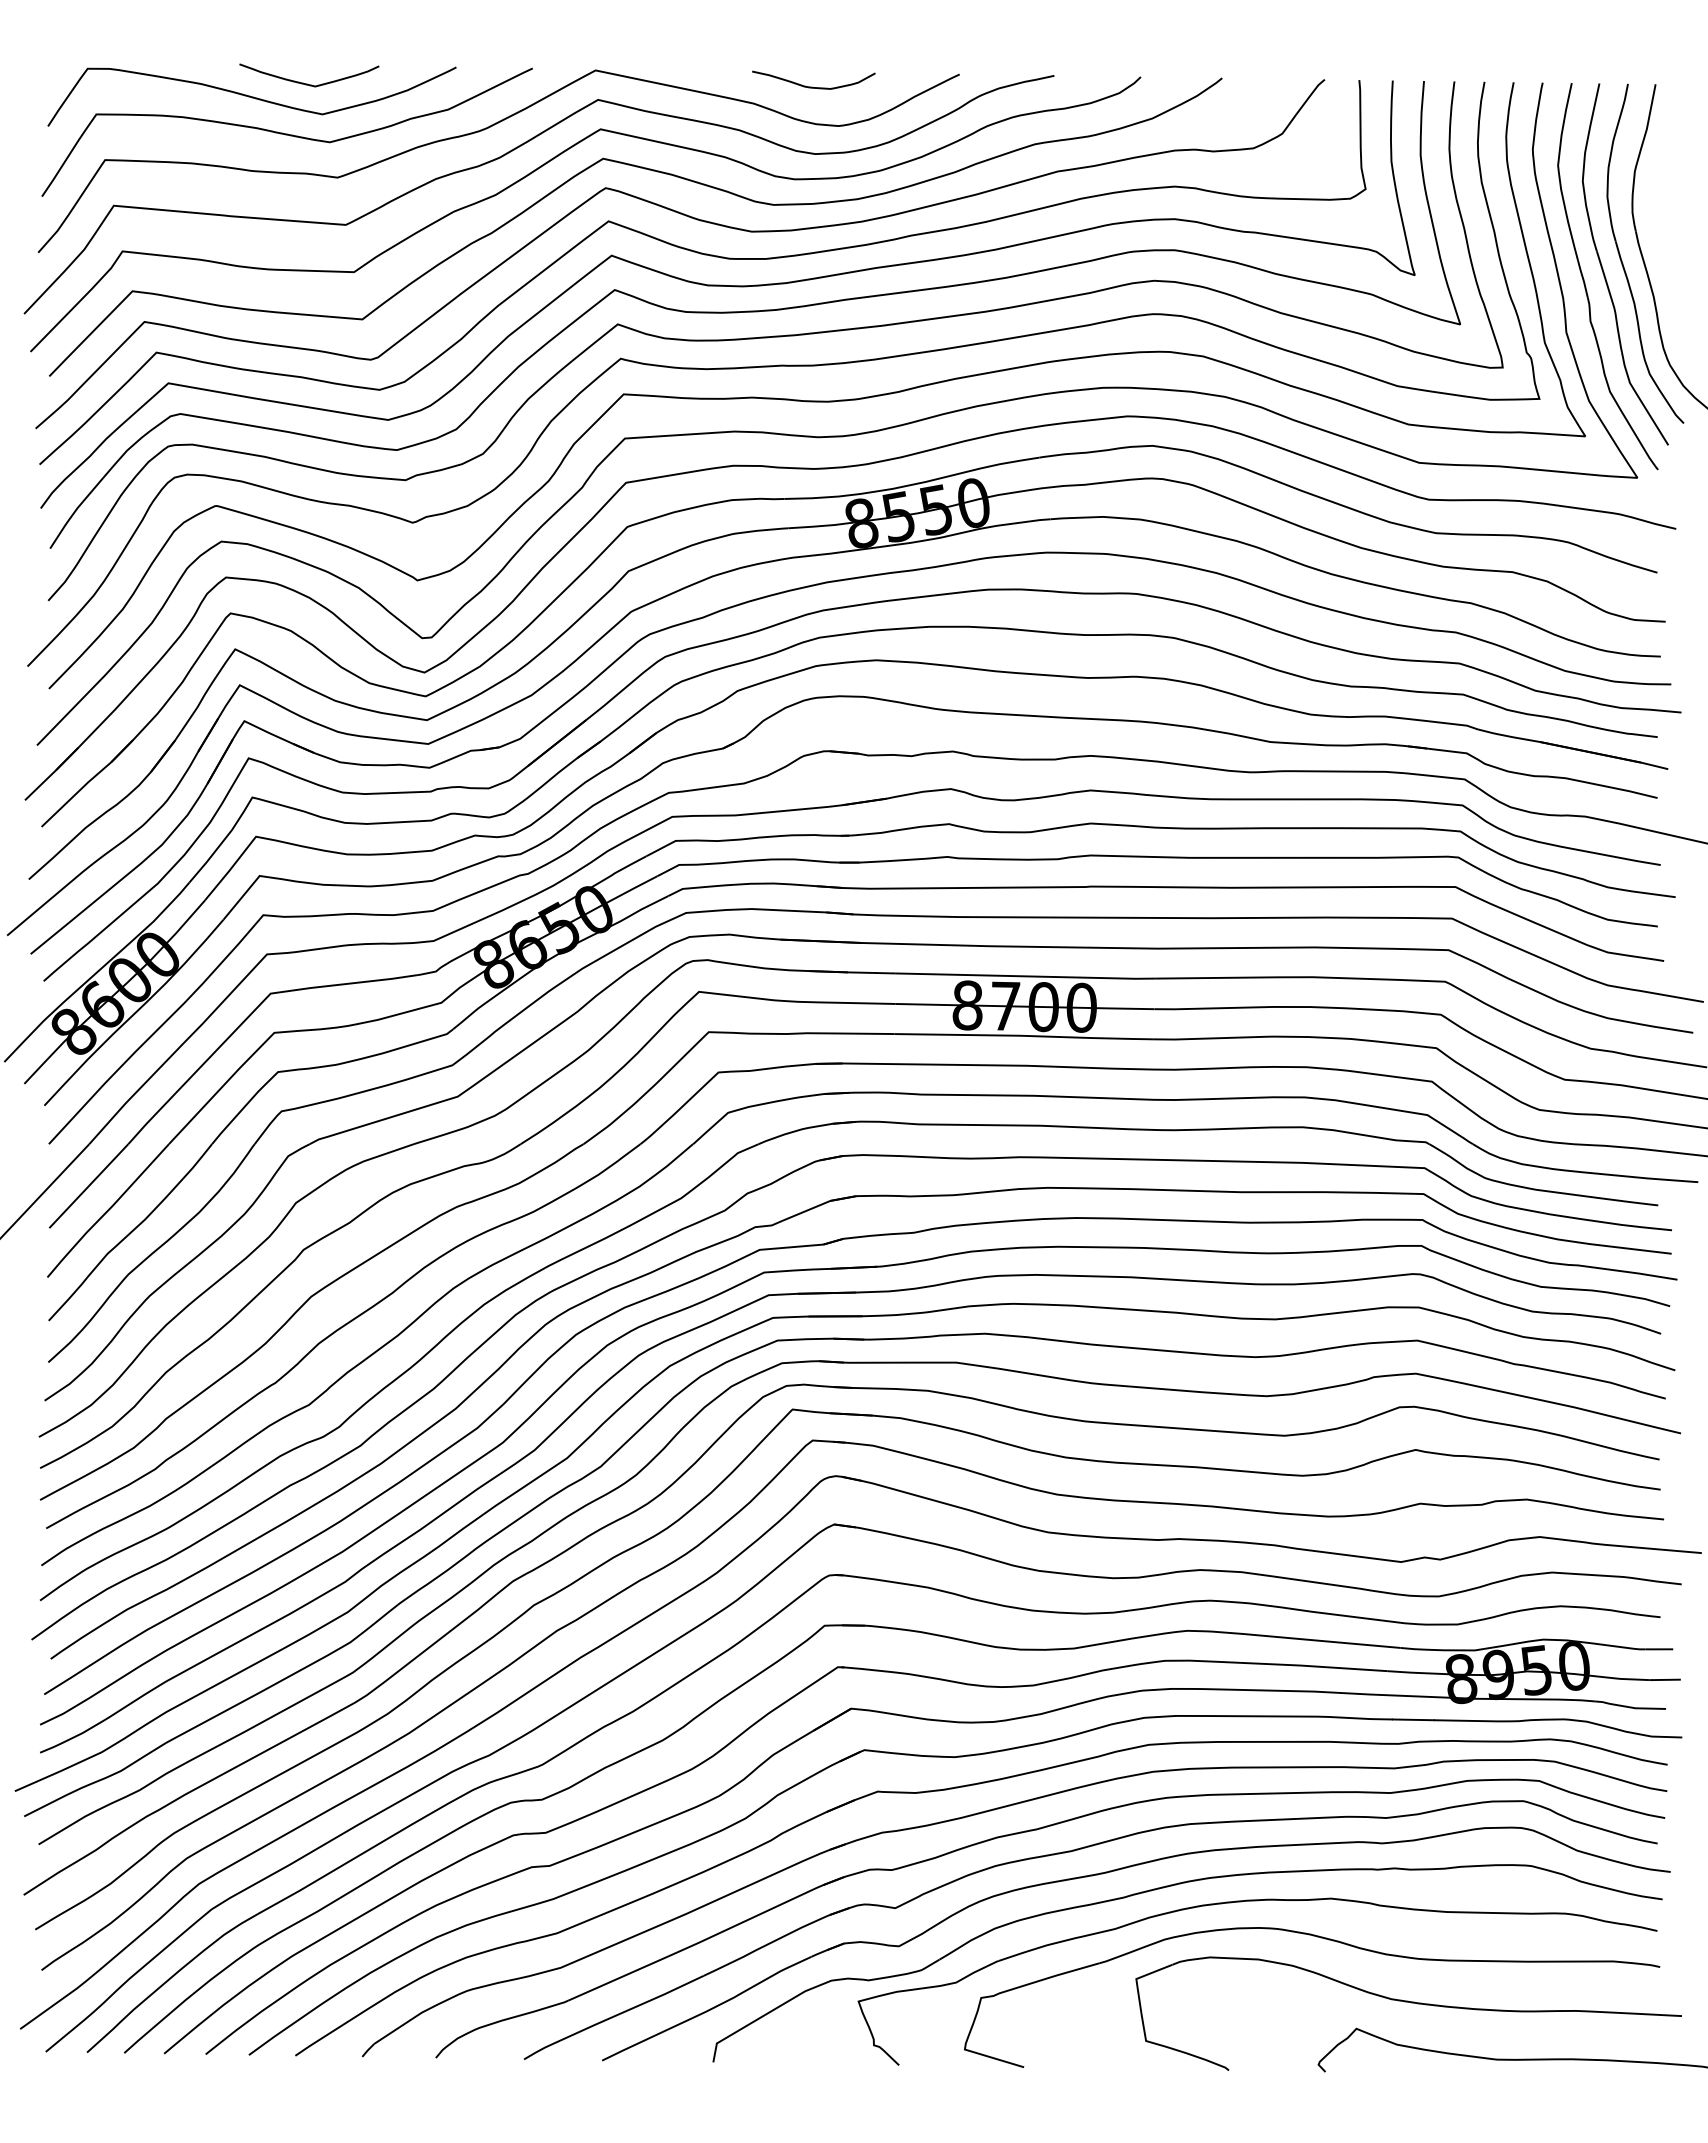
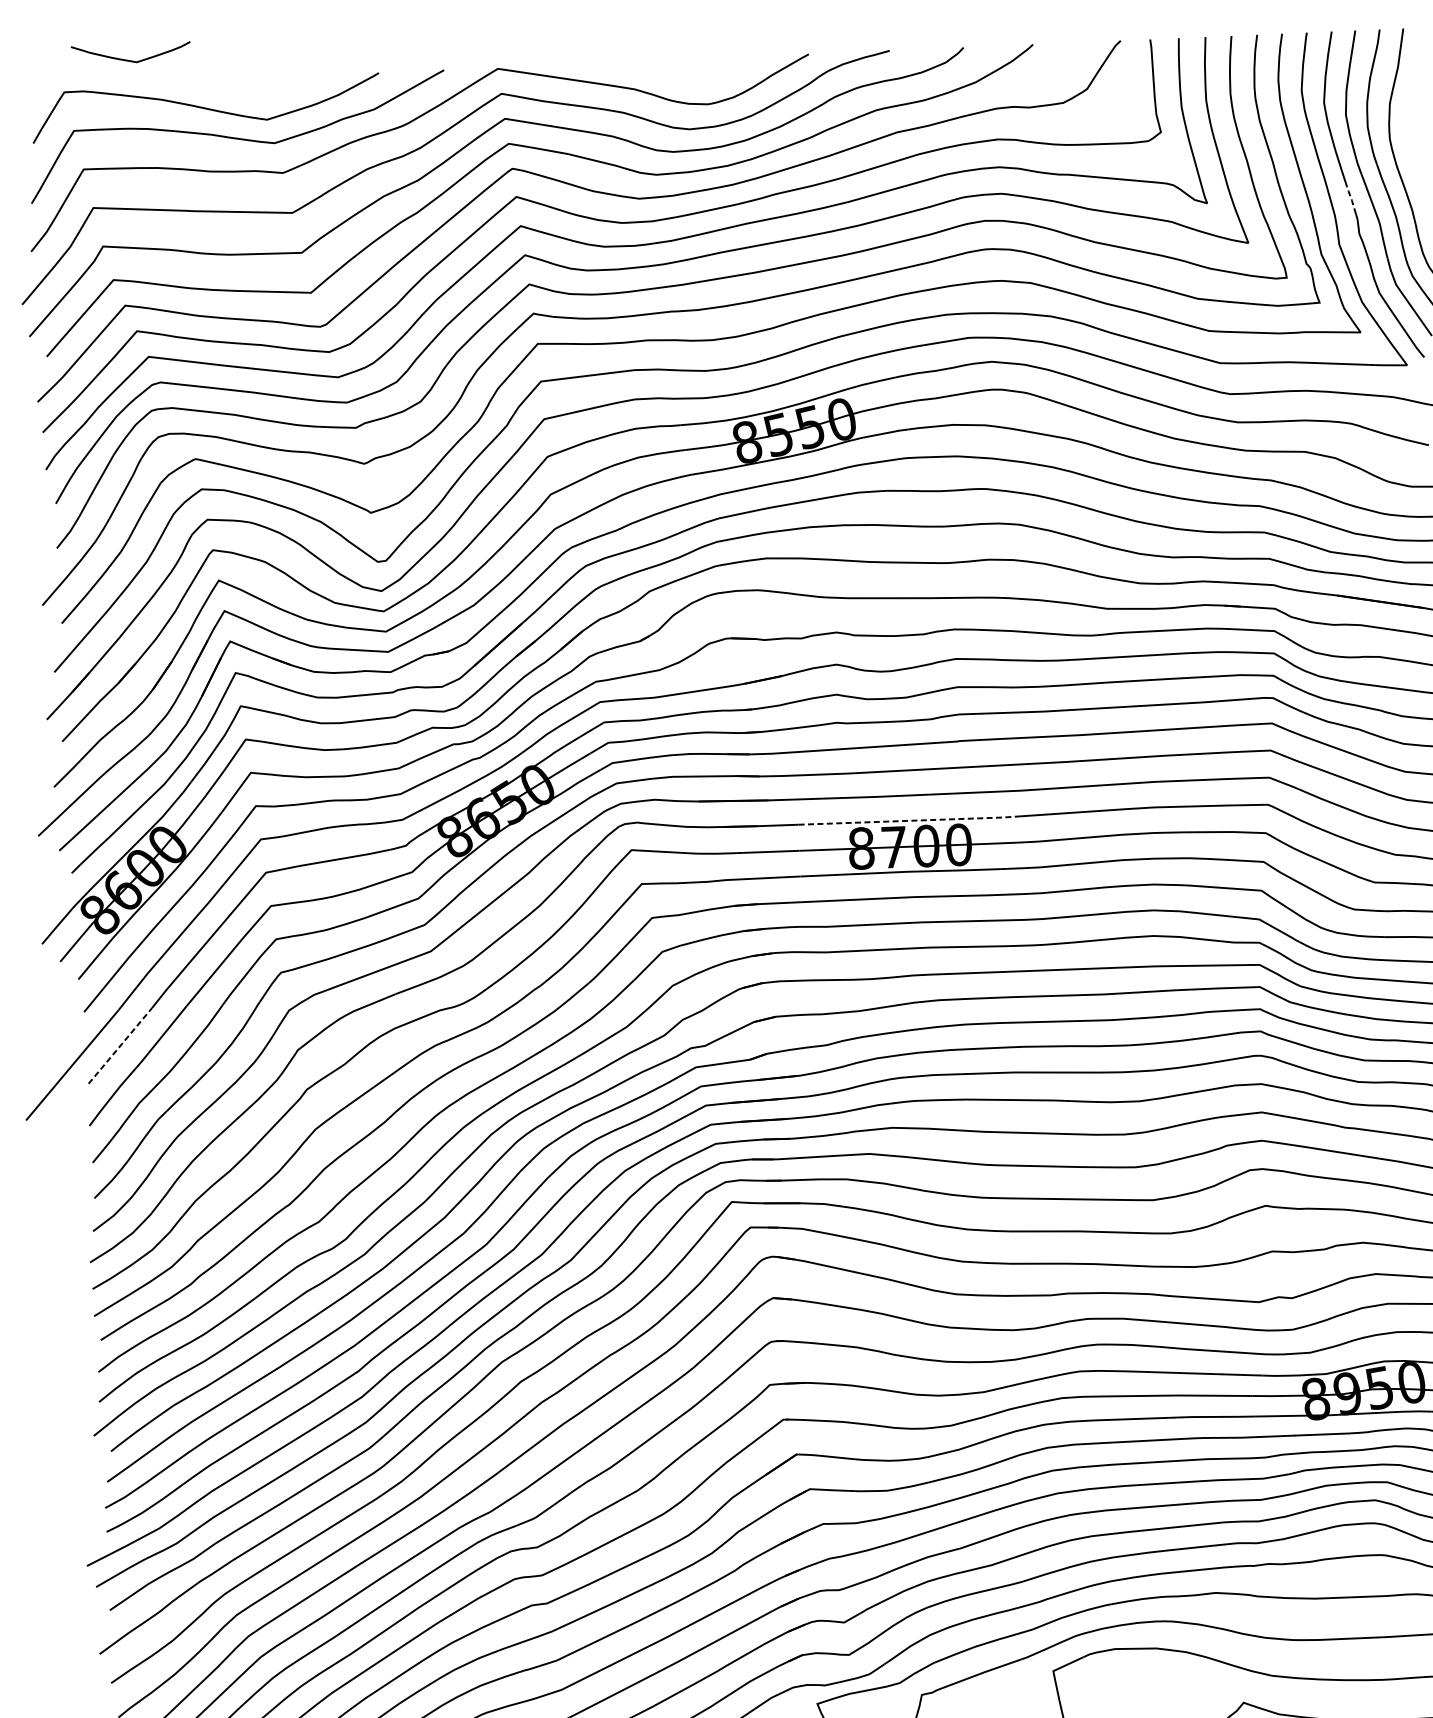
curve: (307, 83) -> (129, 60), moved
curve: (812, 86) -> (683, 71), removed
line: (1583, 278) -> (1351, 197), solid -> dashed
line: (1026, 976) -> (910, 820), solid -> dashed
line: (88, 1186) -> (120, 1046), solid -> dashed

